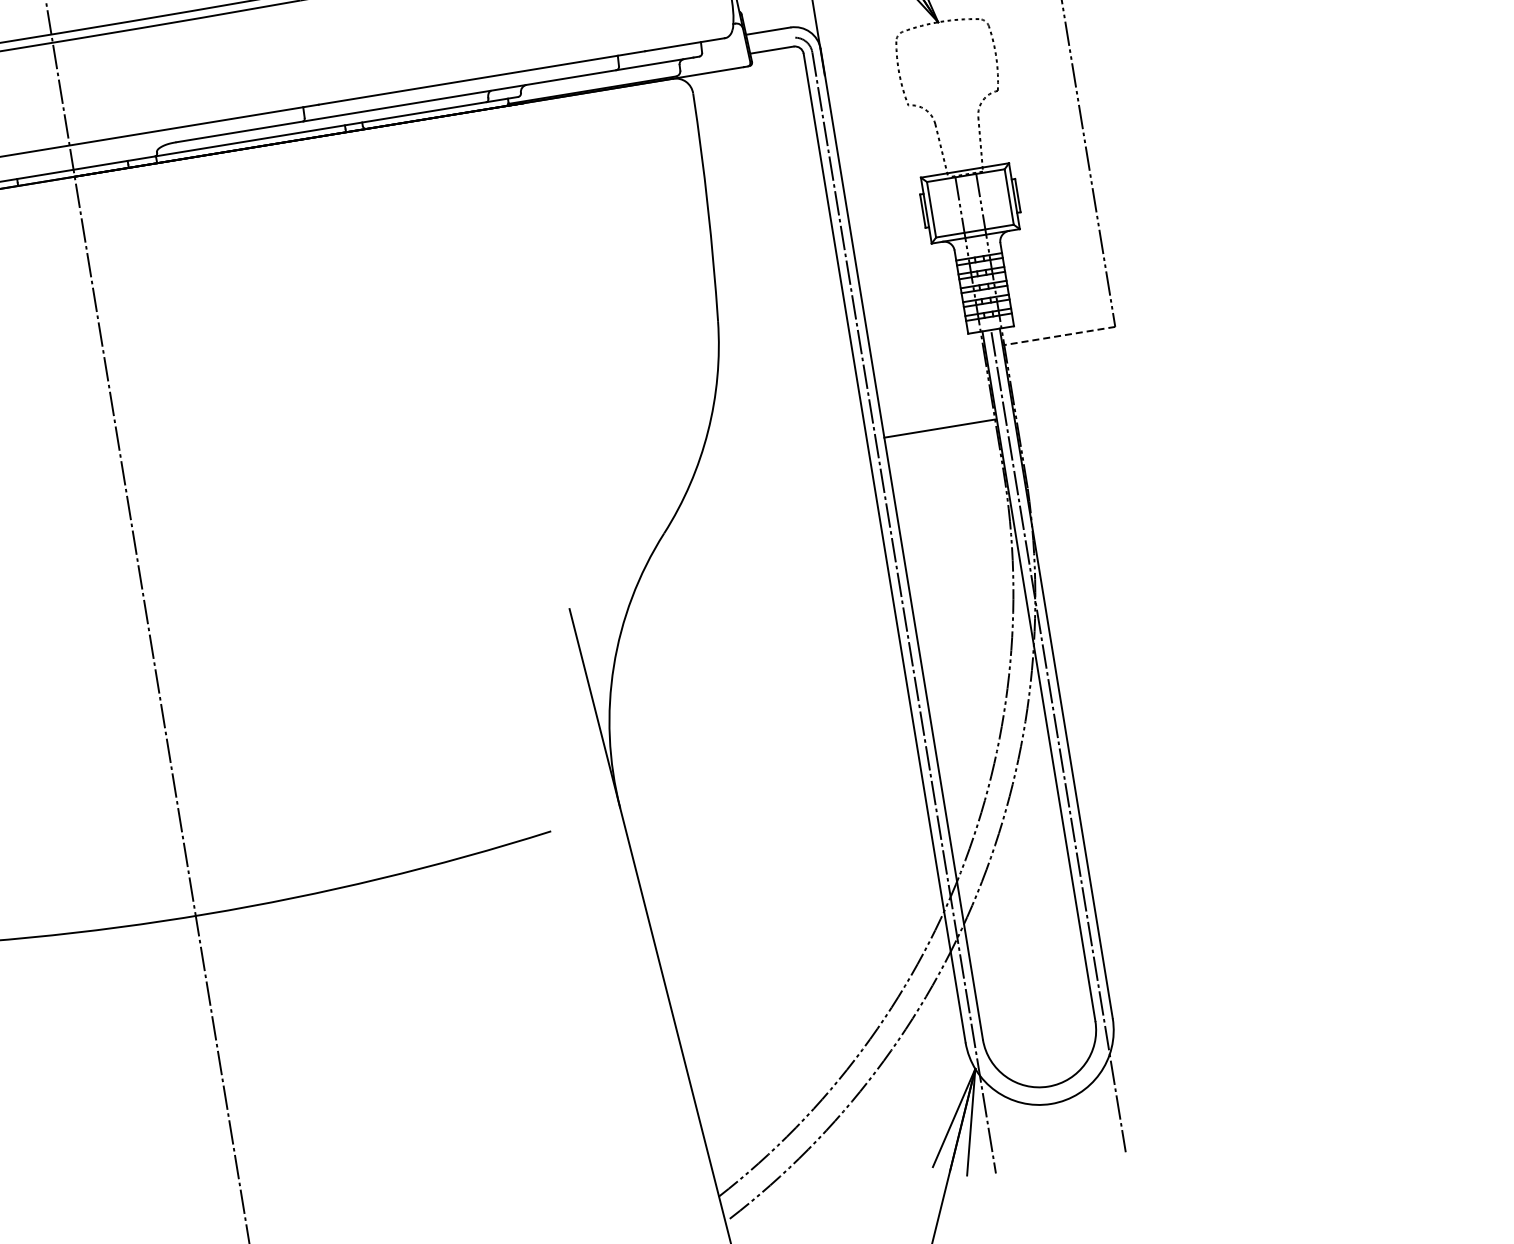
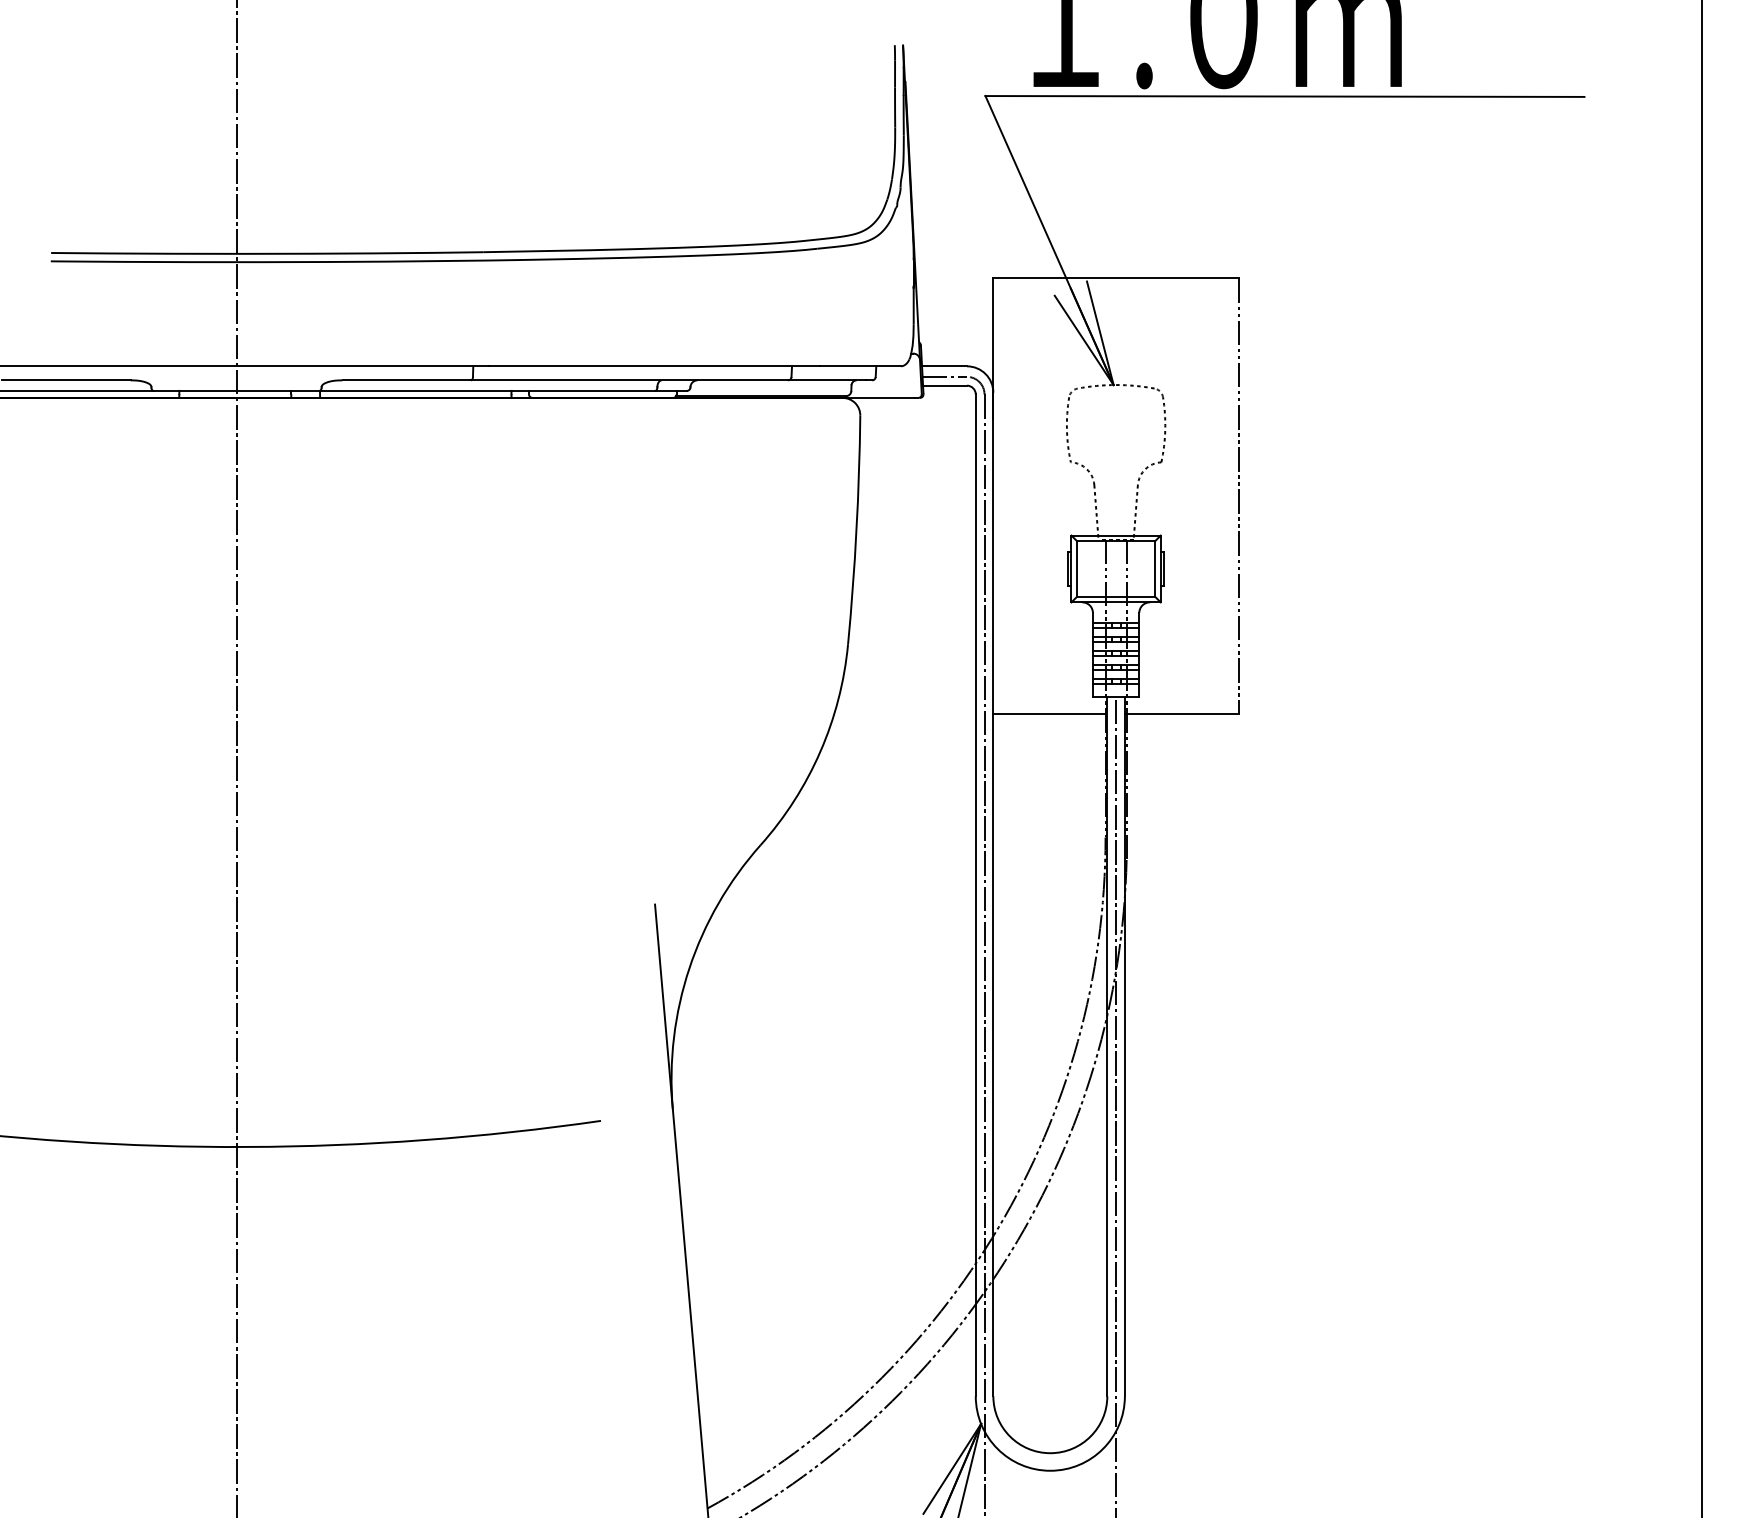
line: (769, 41) -> (944, 376), added
line: (1058, 336) -> (1181, 714), dashed -> solid
line: (939, 428) -> (1049, 714), moved

